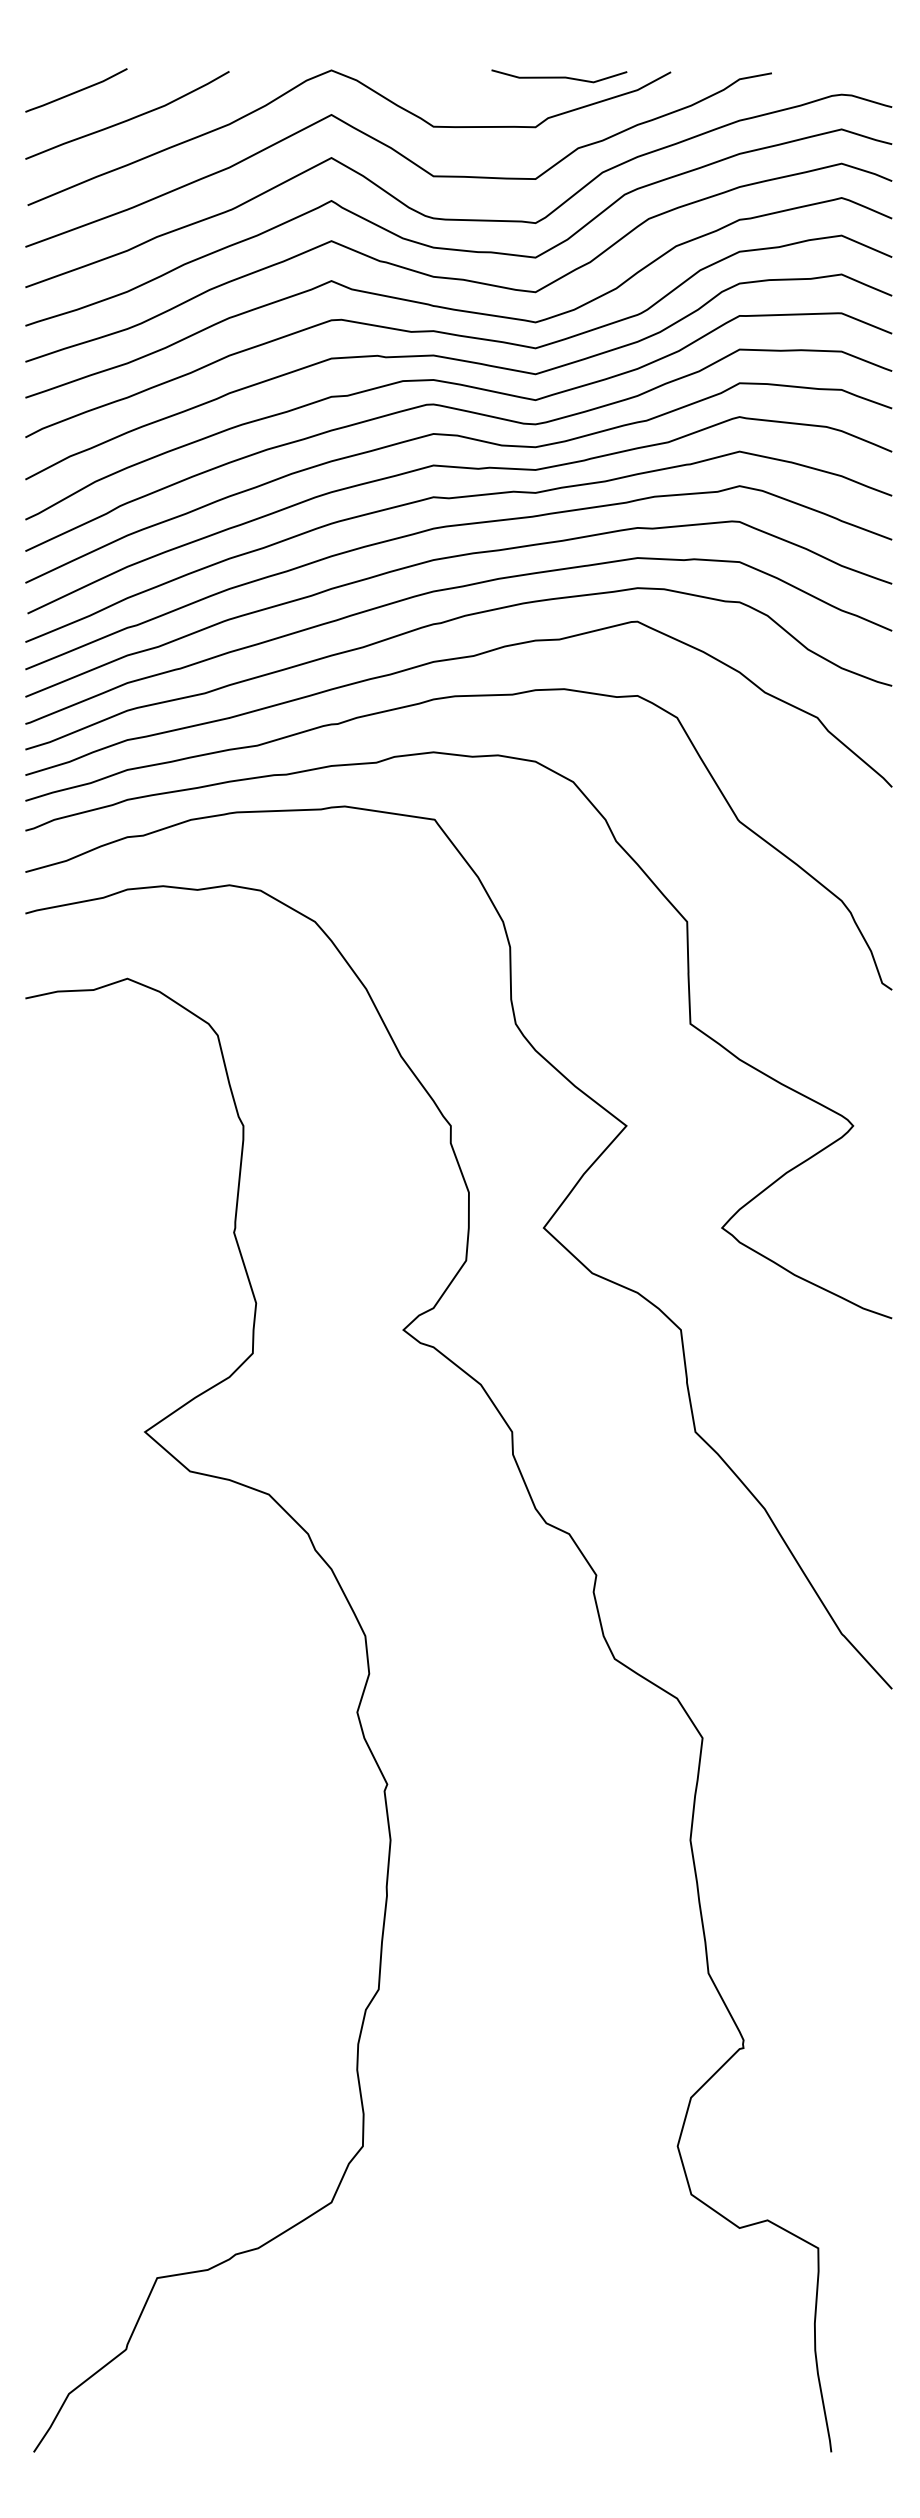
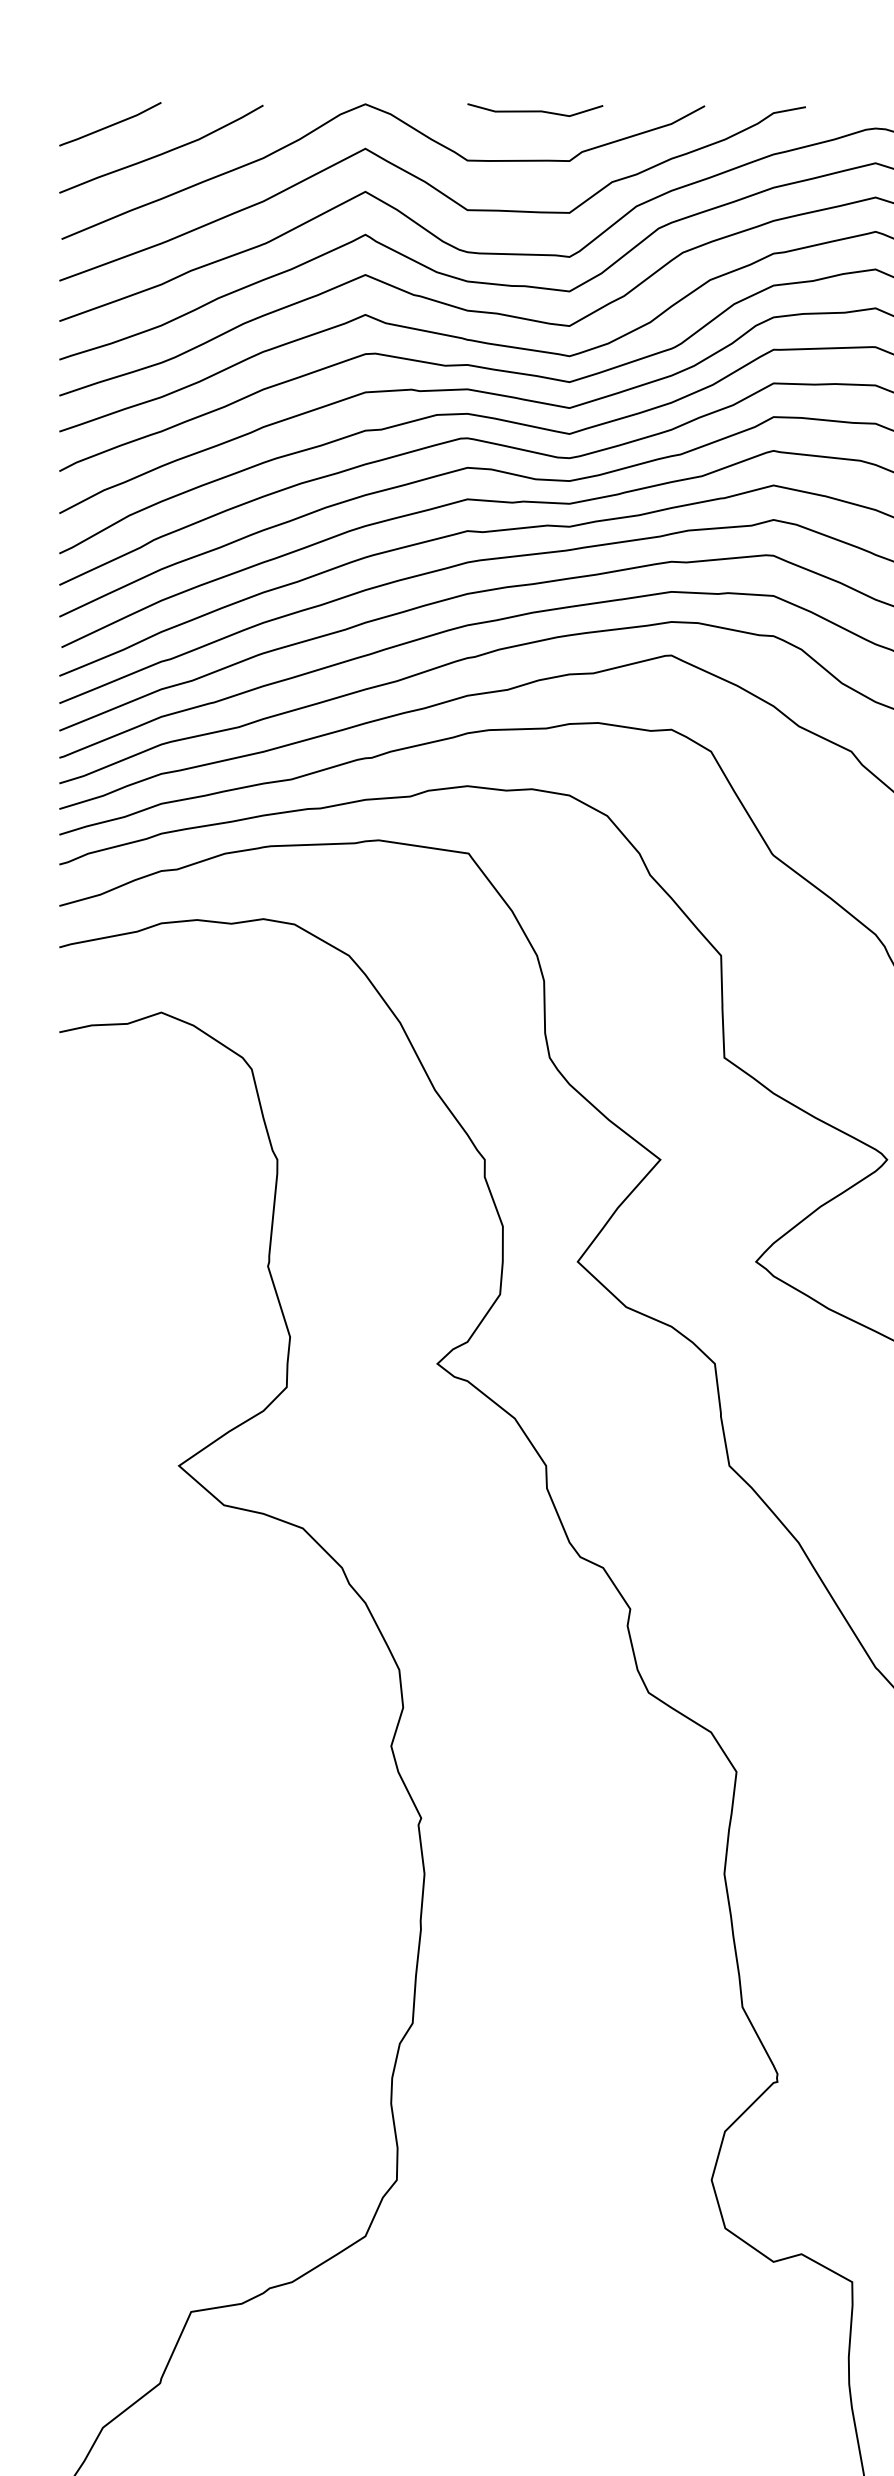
line: (559, 76) -> (535, 110), moved

